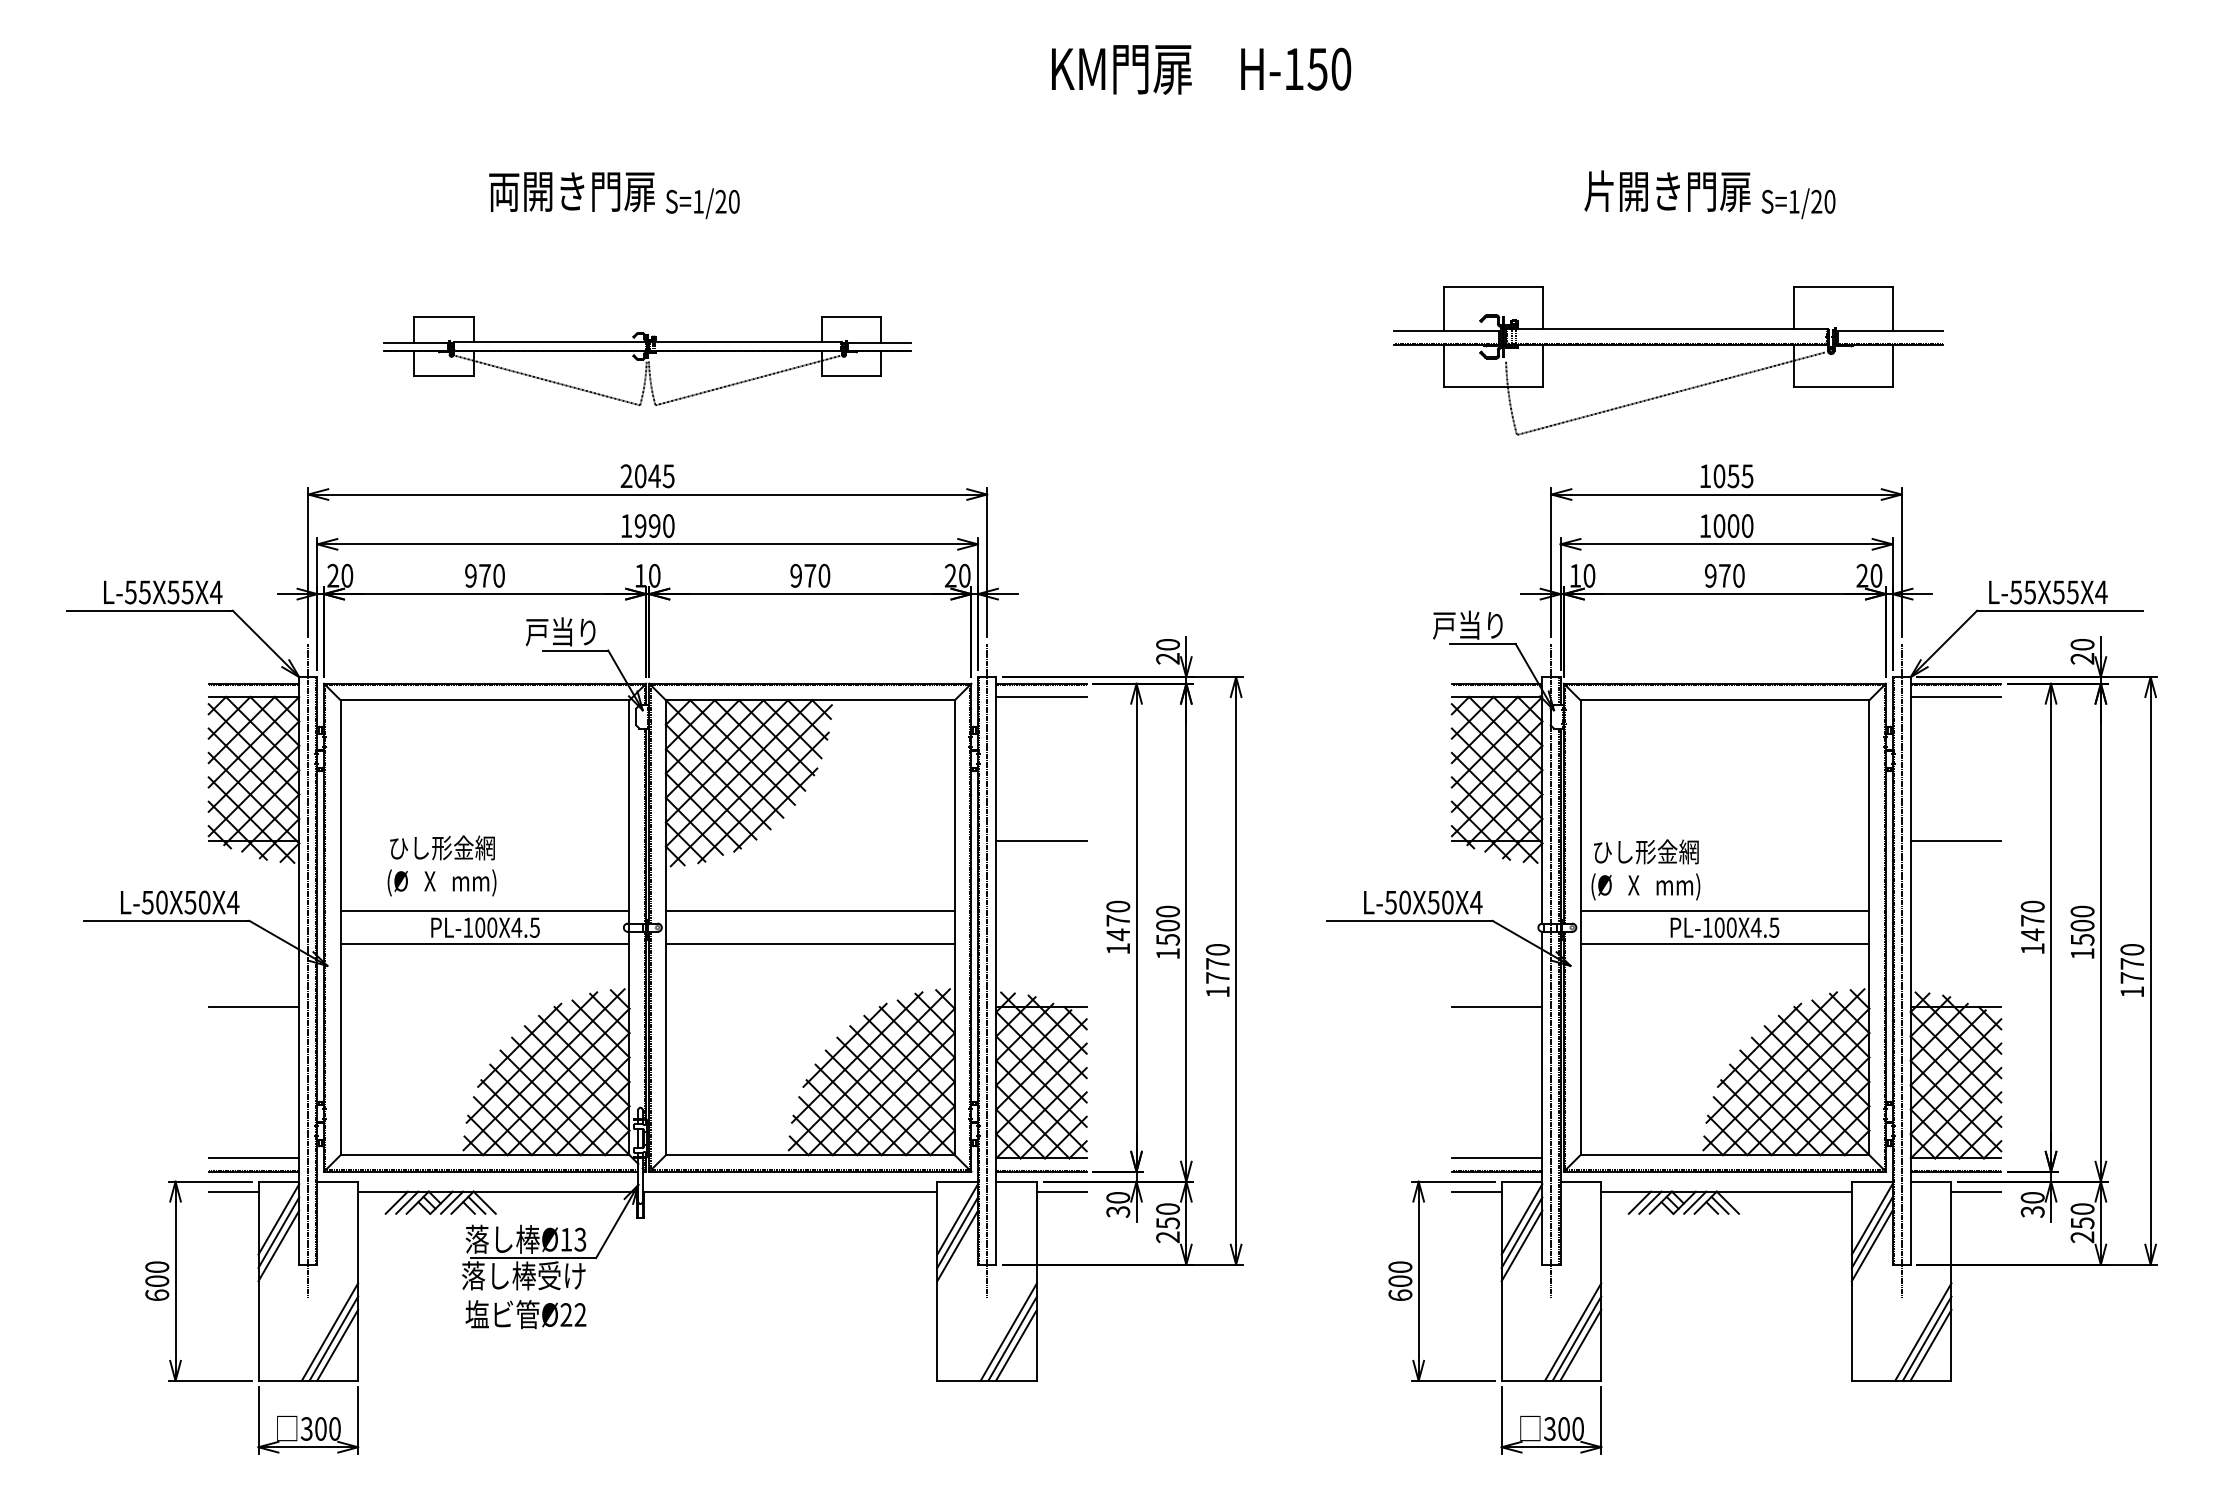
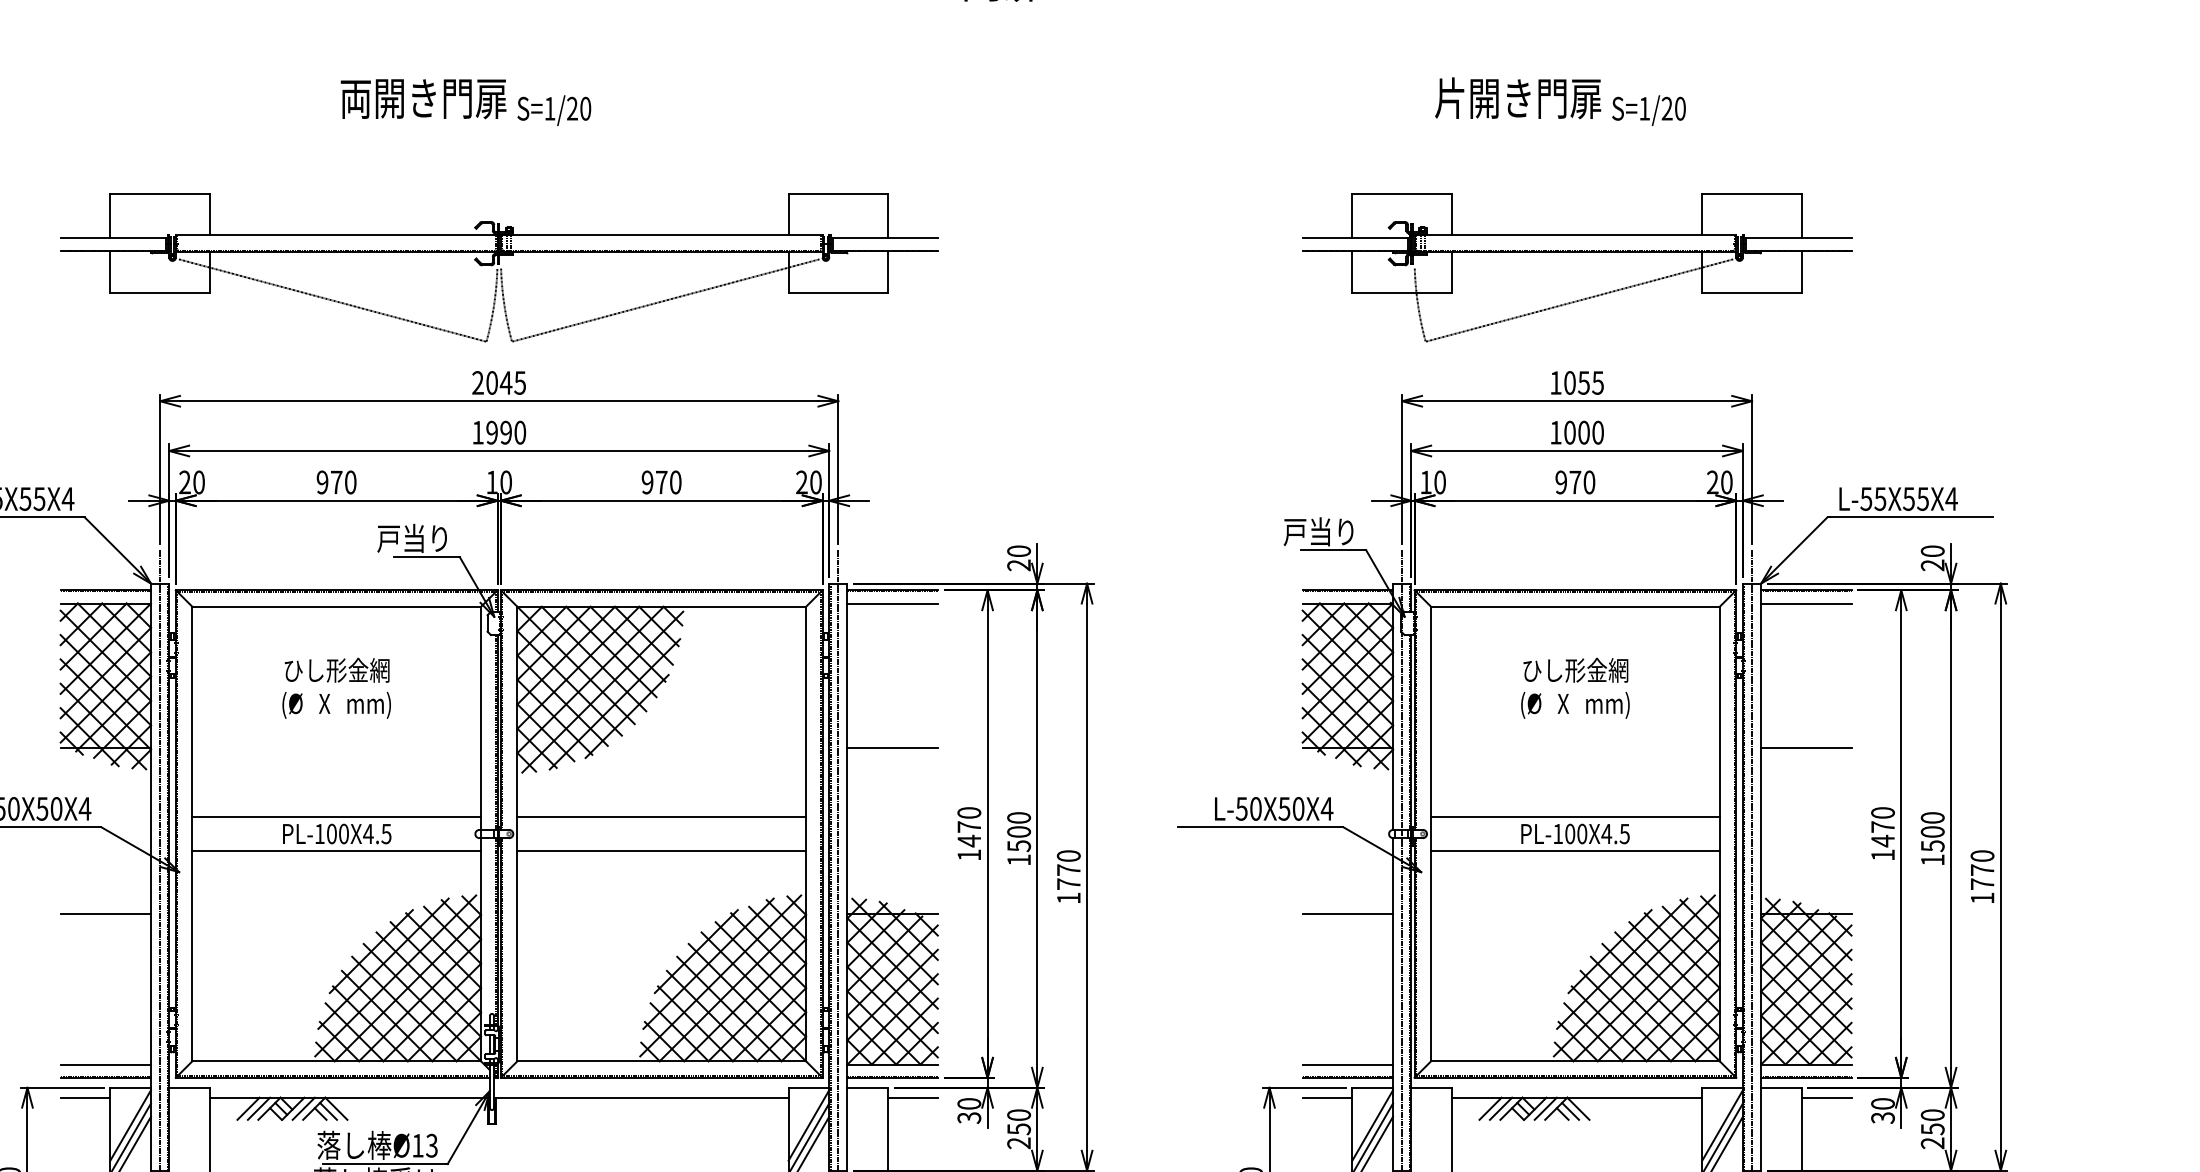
part: (647, 360) -> (499, 267), size x1.67
part: (1668, 360) -> (1577, 267), moved
text: (441, 865) -> (336, 687), moved
text: (1645, 869) -> (1575, 687), moved

